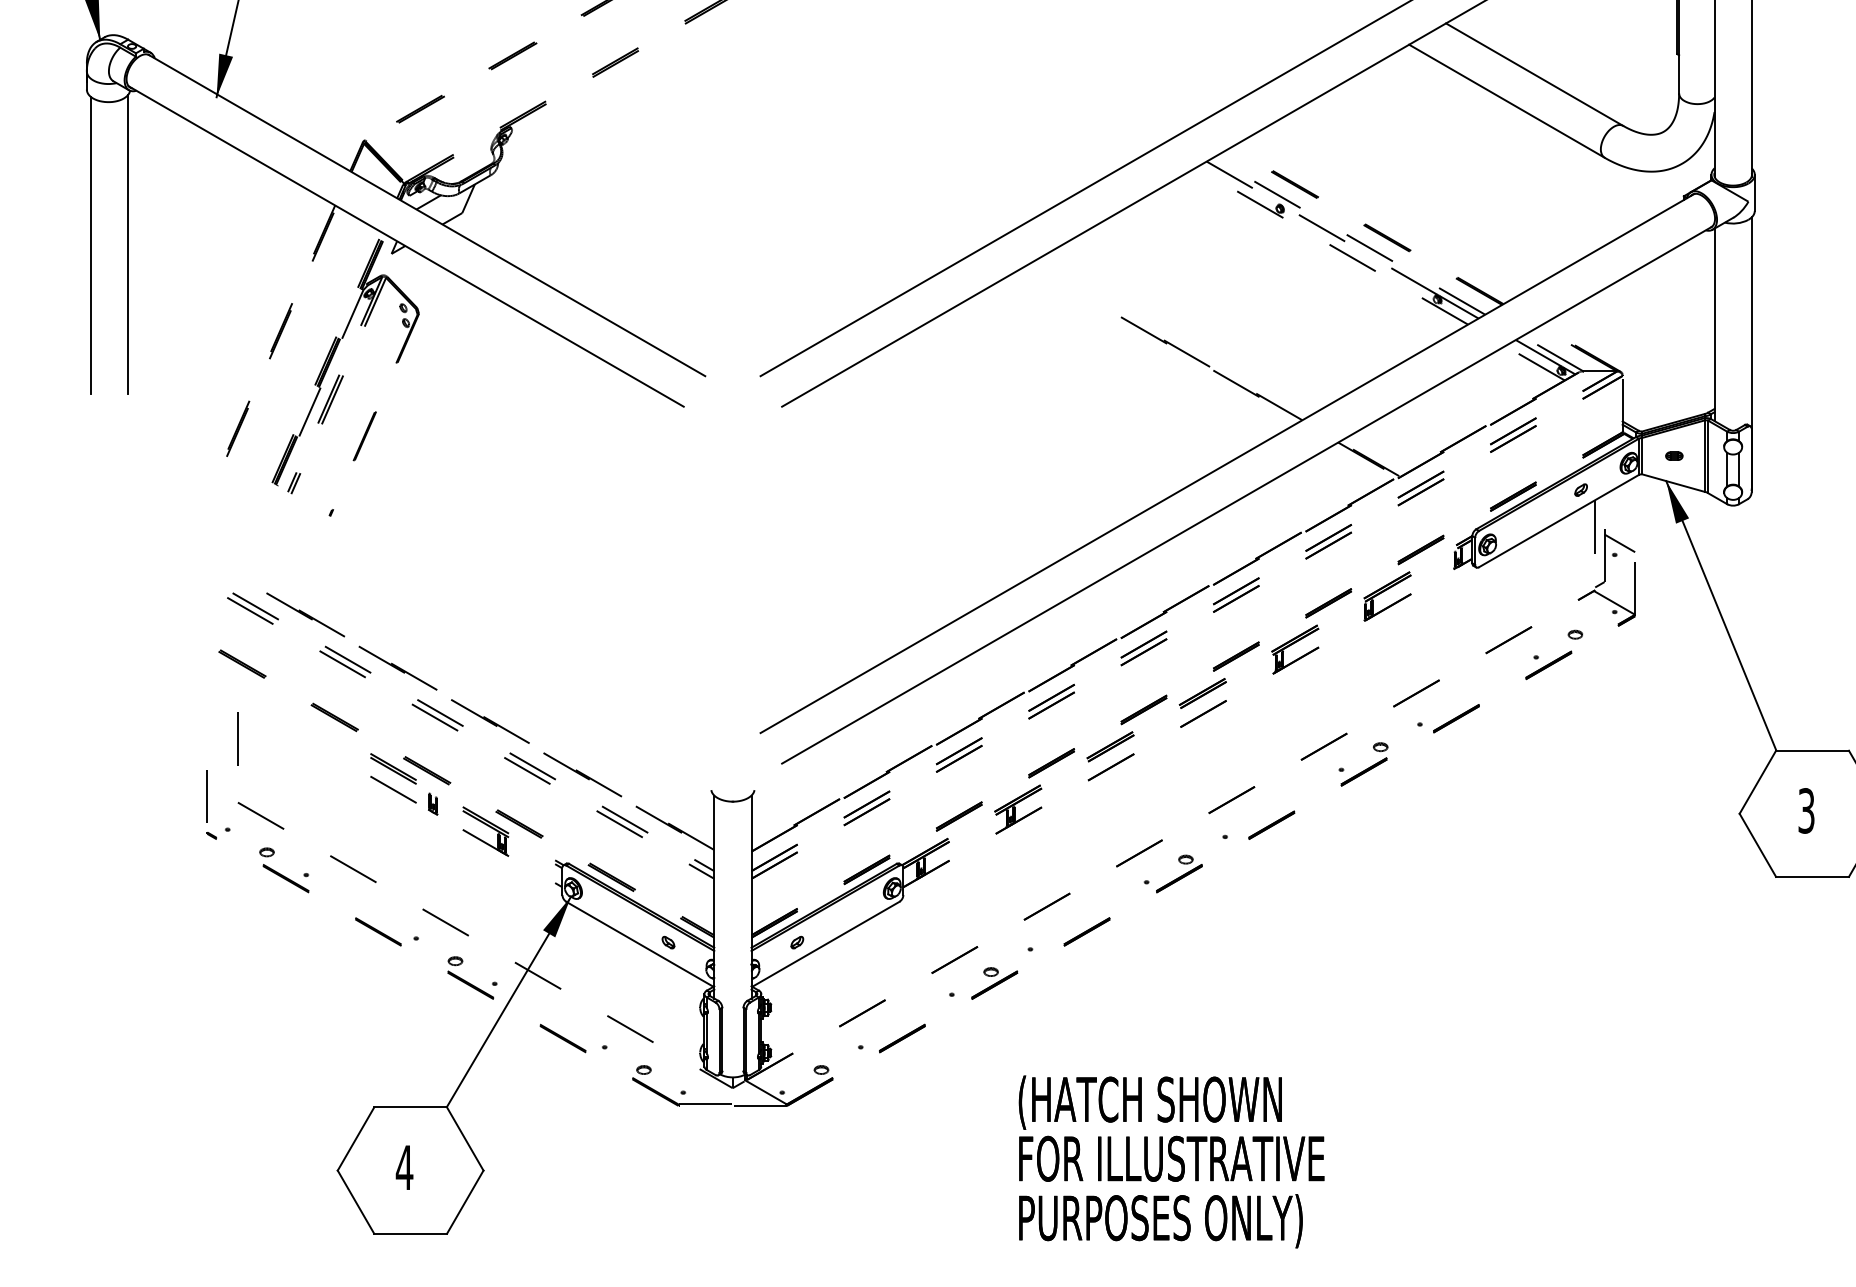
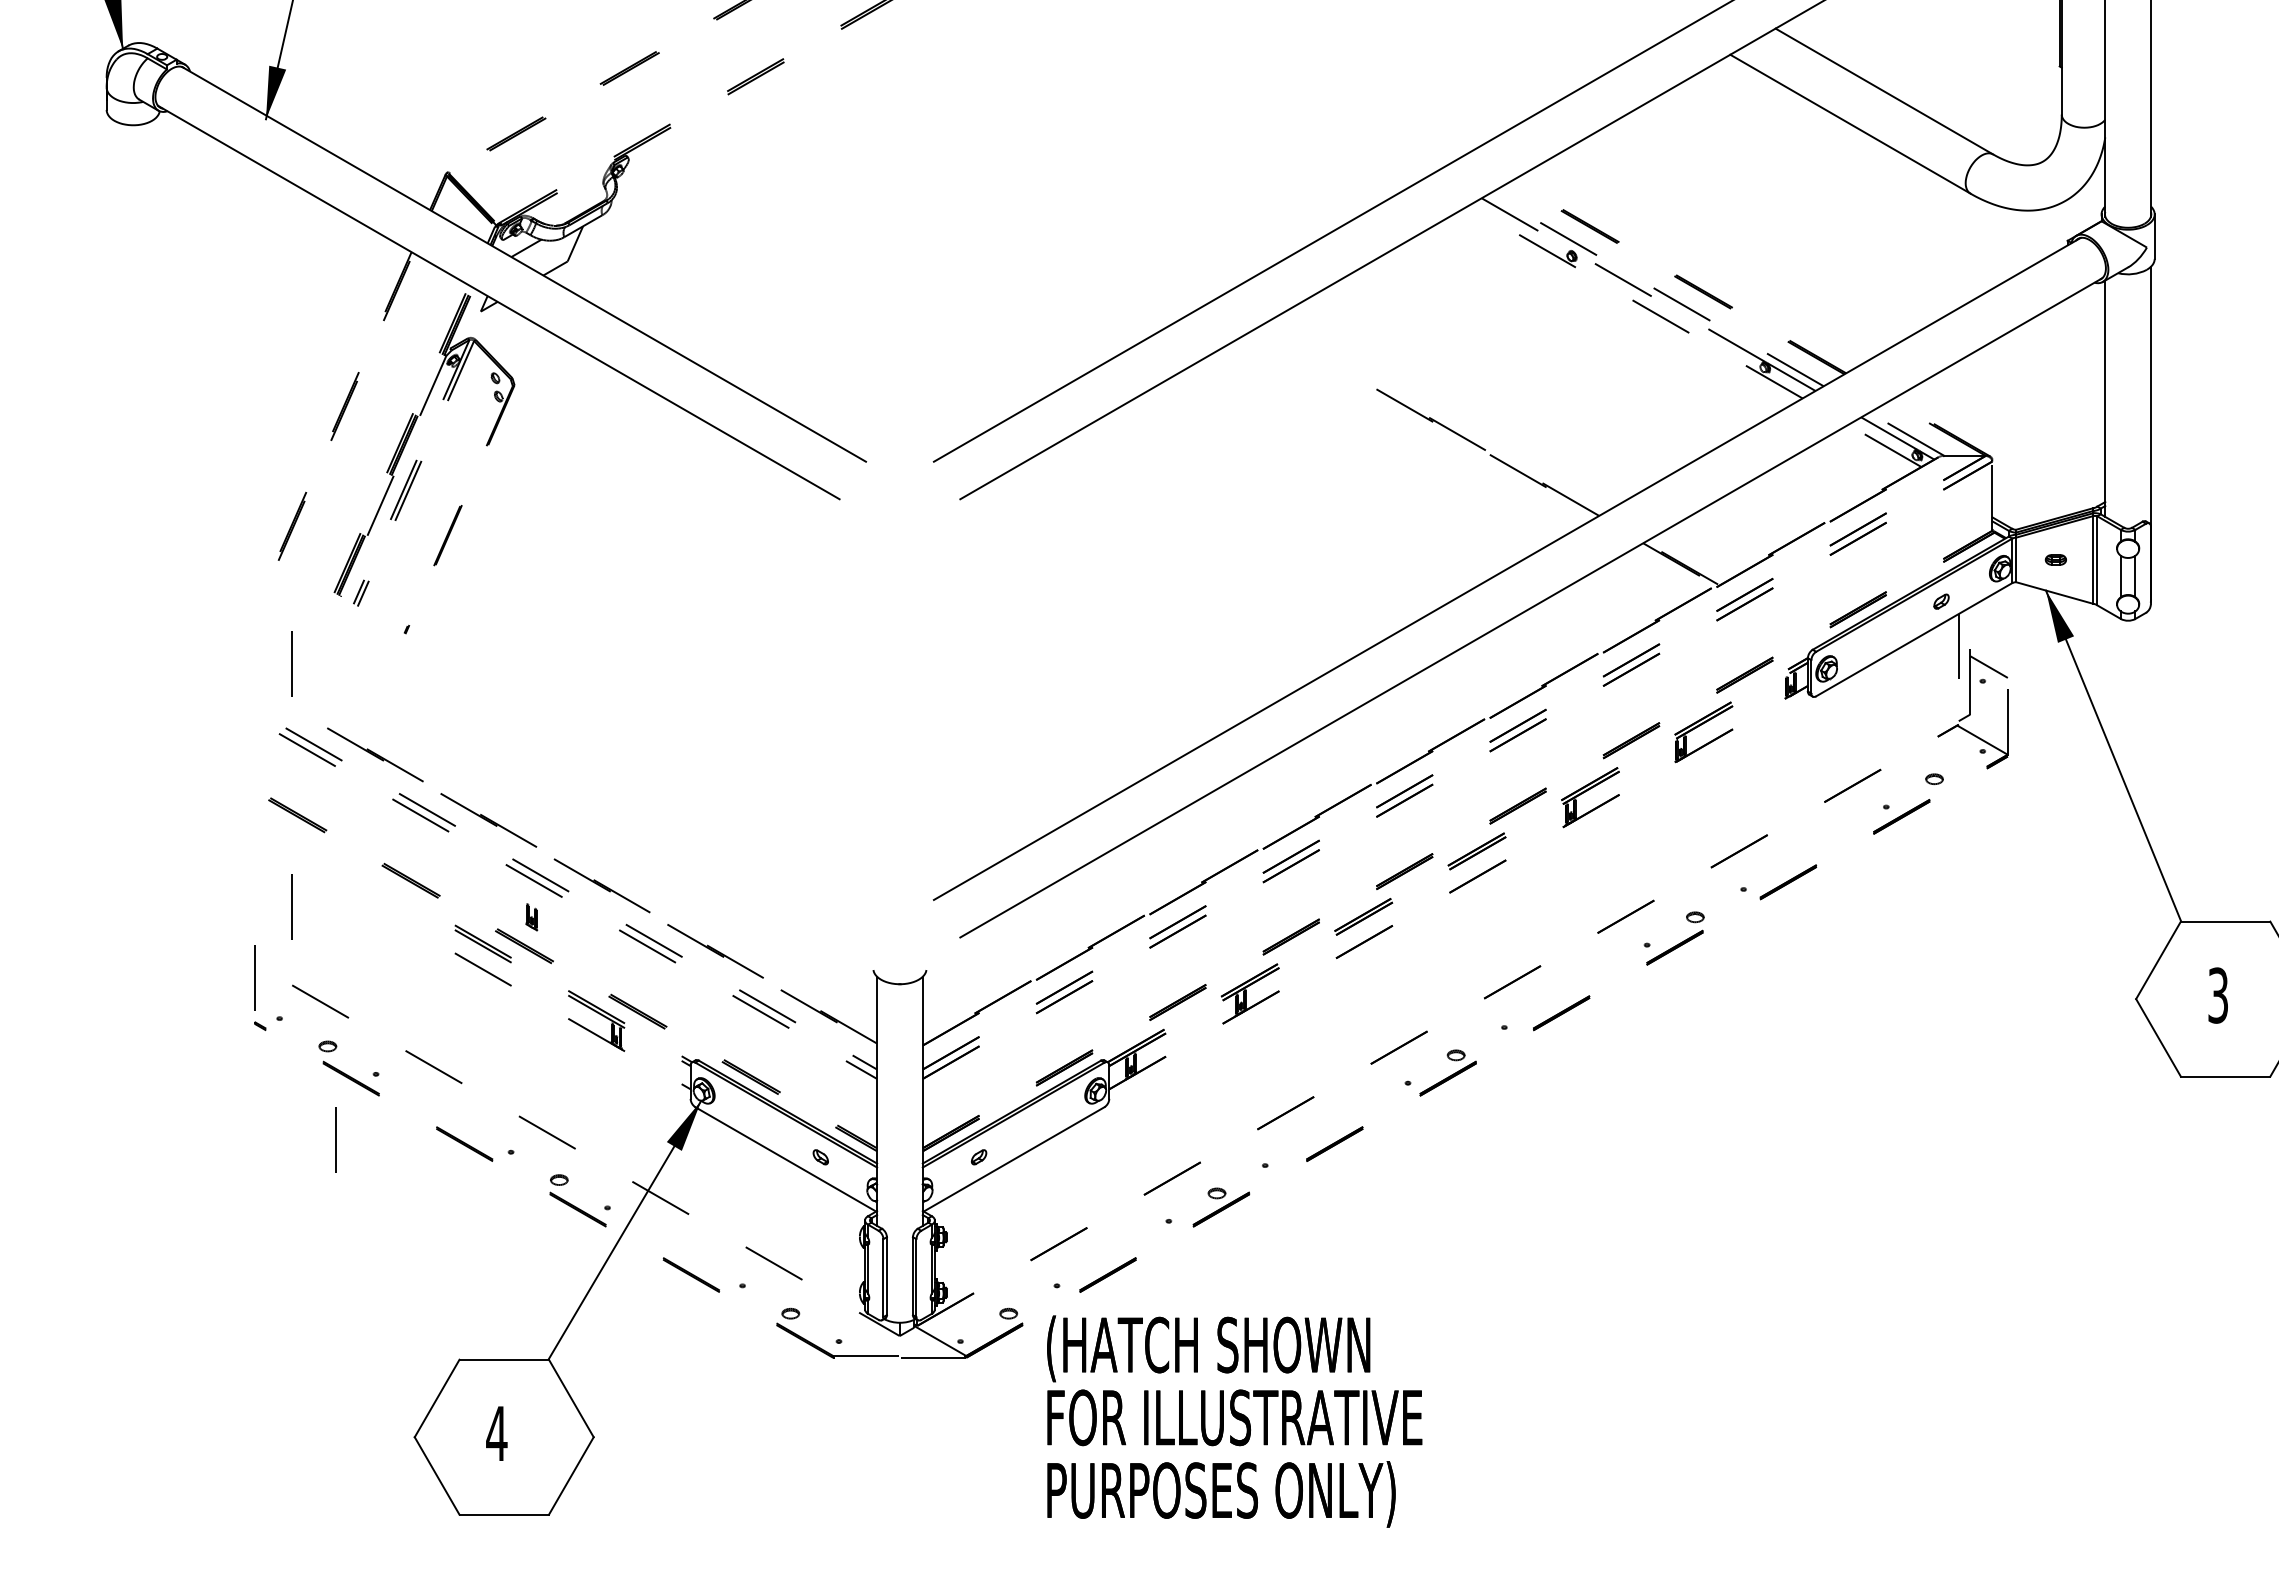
line: (128, 244) -> (157, 300), removed
line: (90, 245) -> (111, 301), removed
line: (237, 540) -> (291, 663), added
part: (432, 804) -> (531, 917), moved
line: (273, 928) -> (335, 1139), added
text: (1171, 1161) -> (1234, 1421), moved

